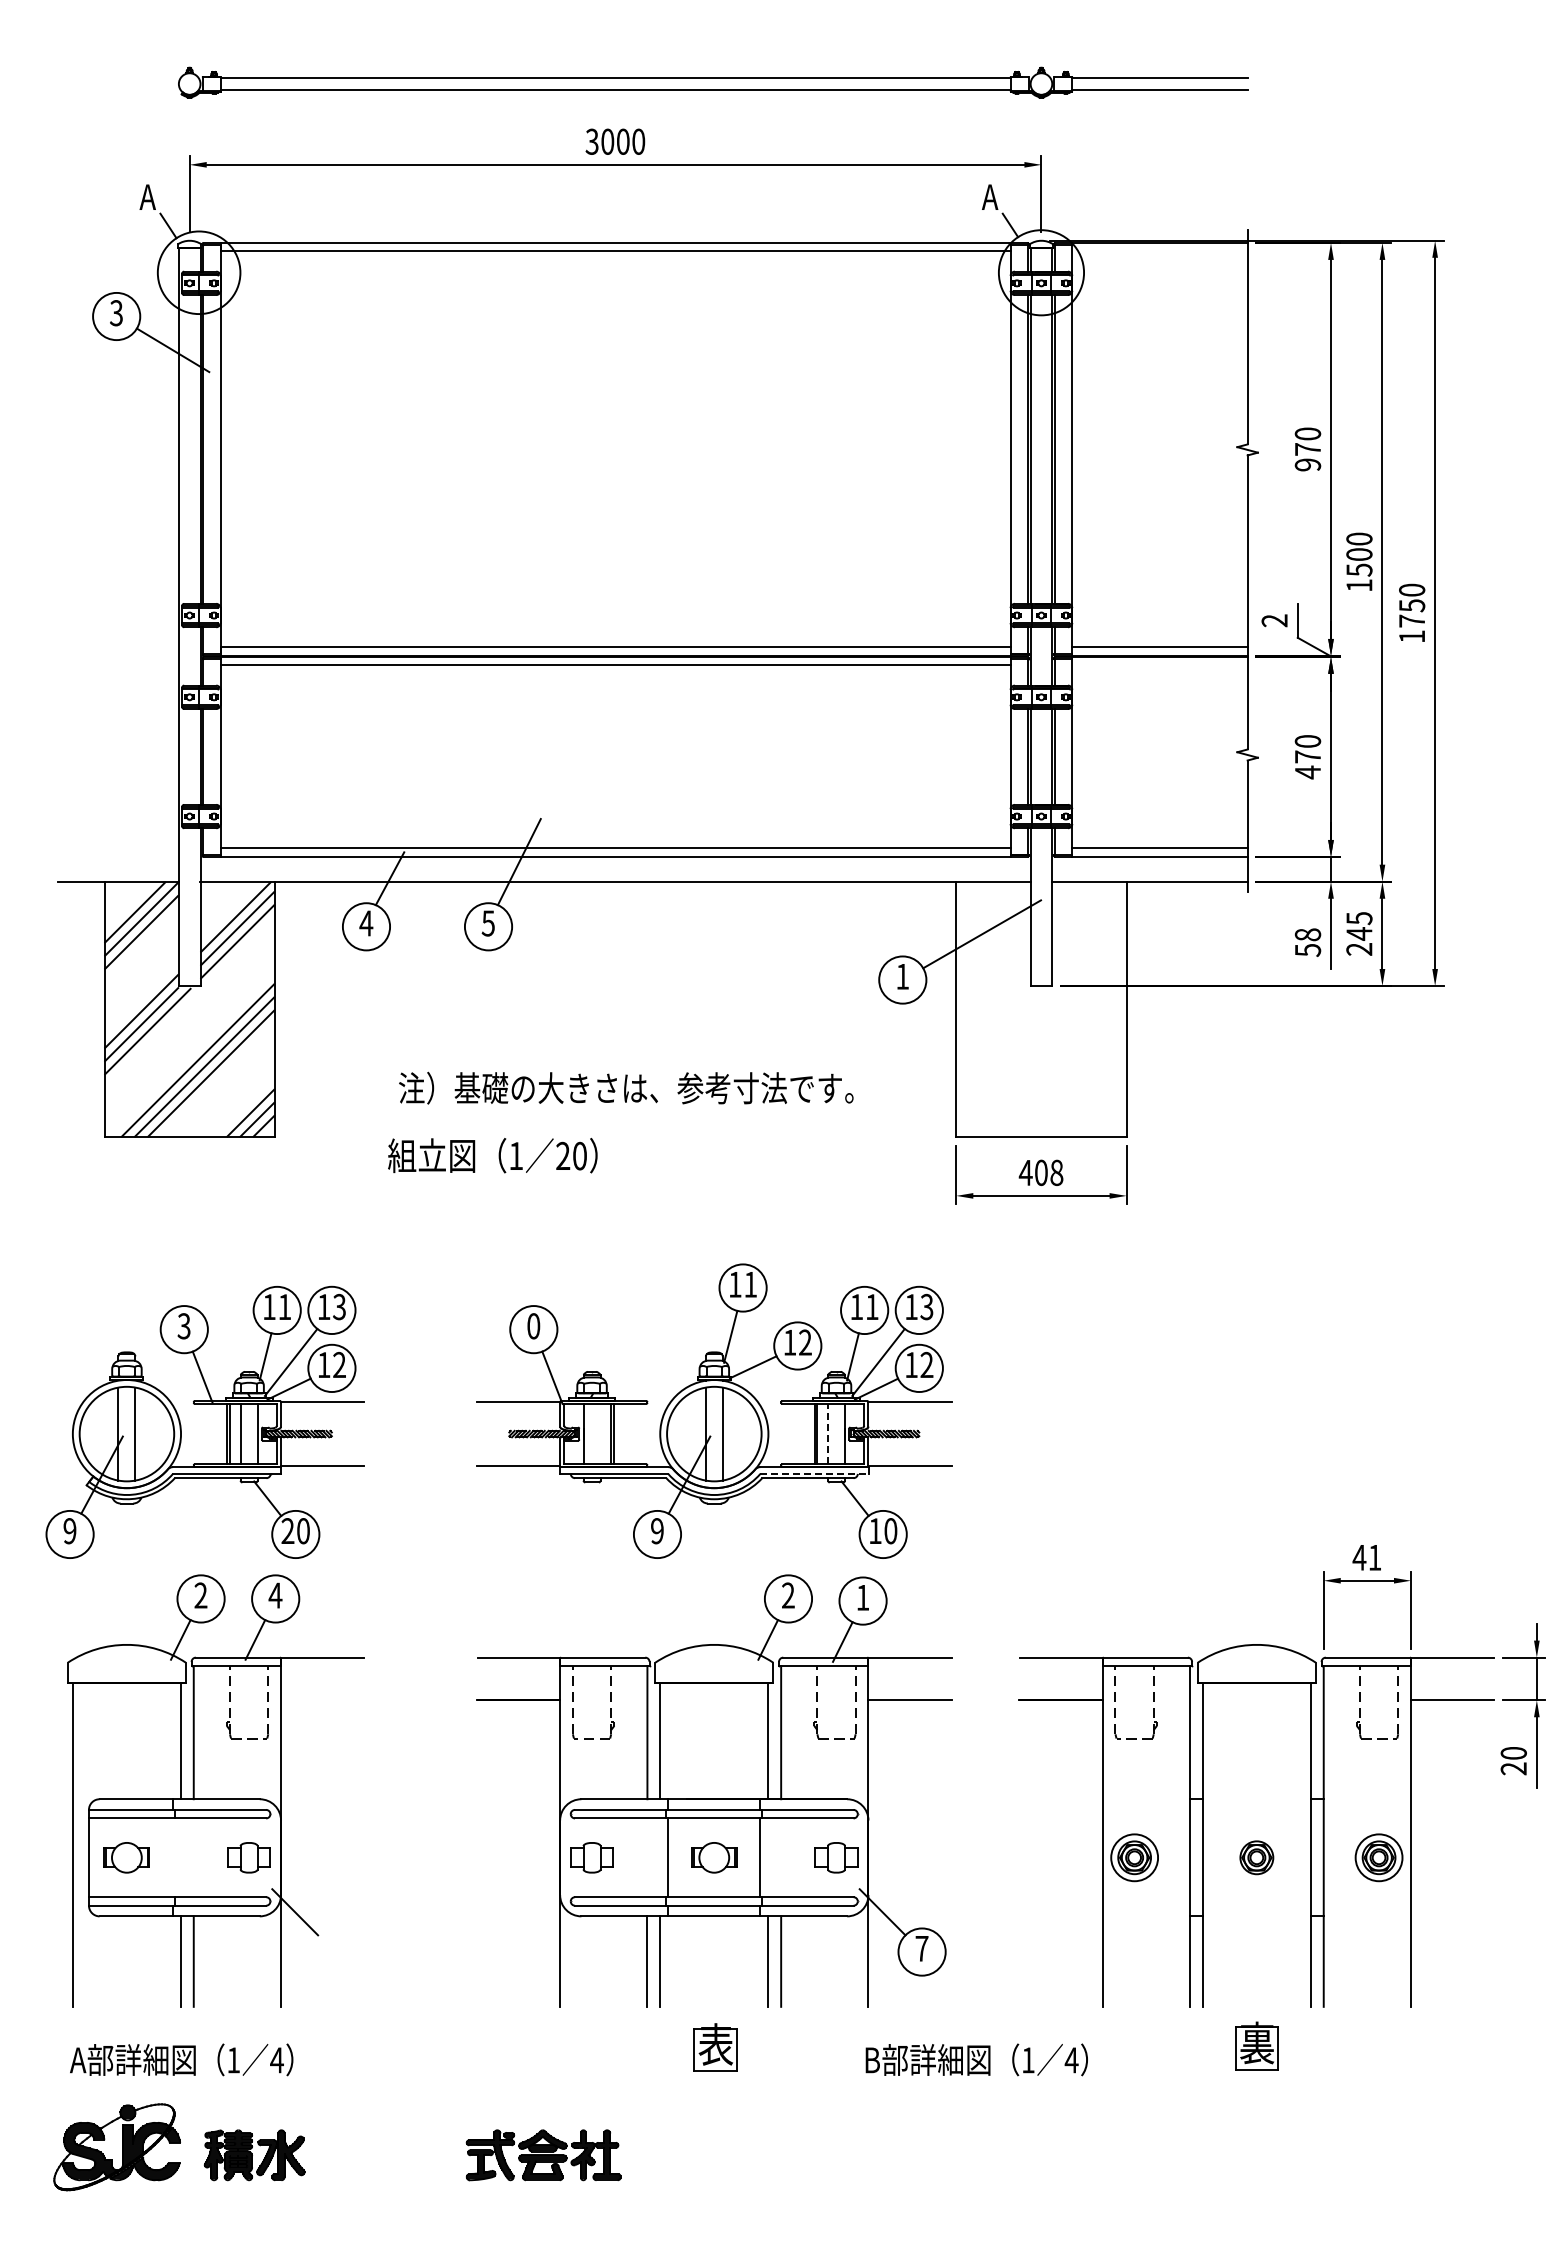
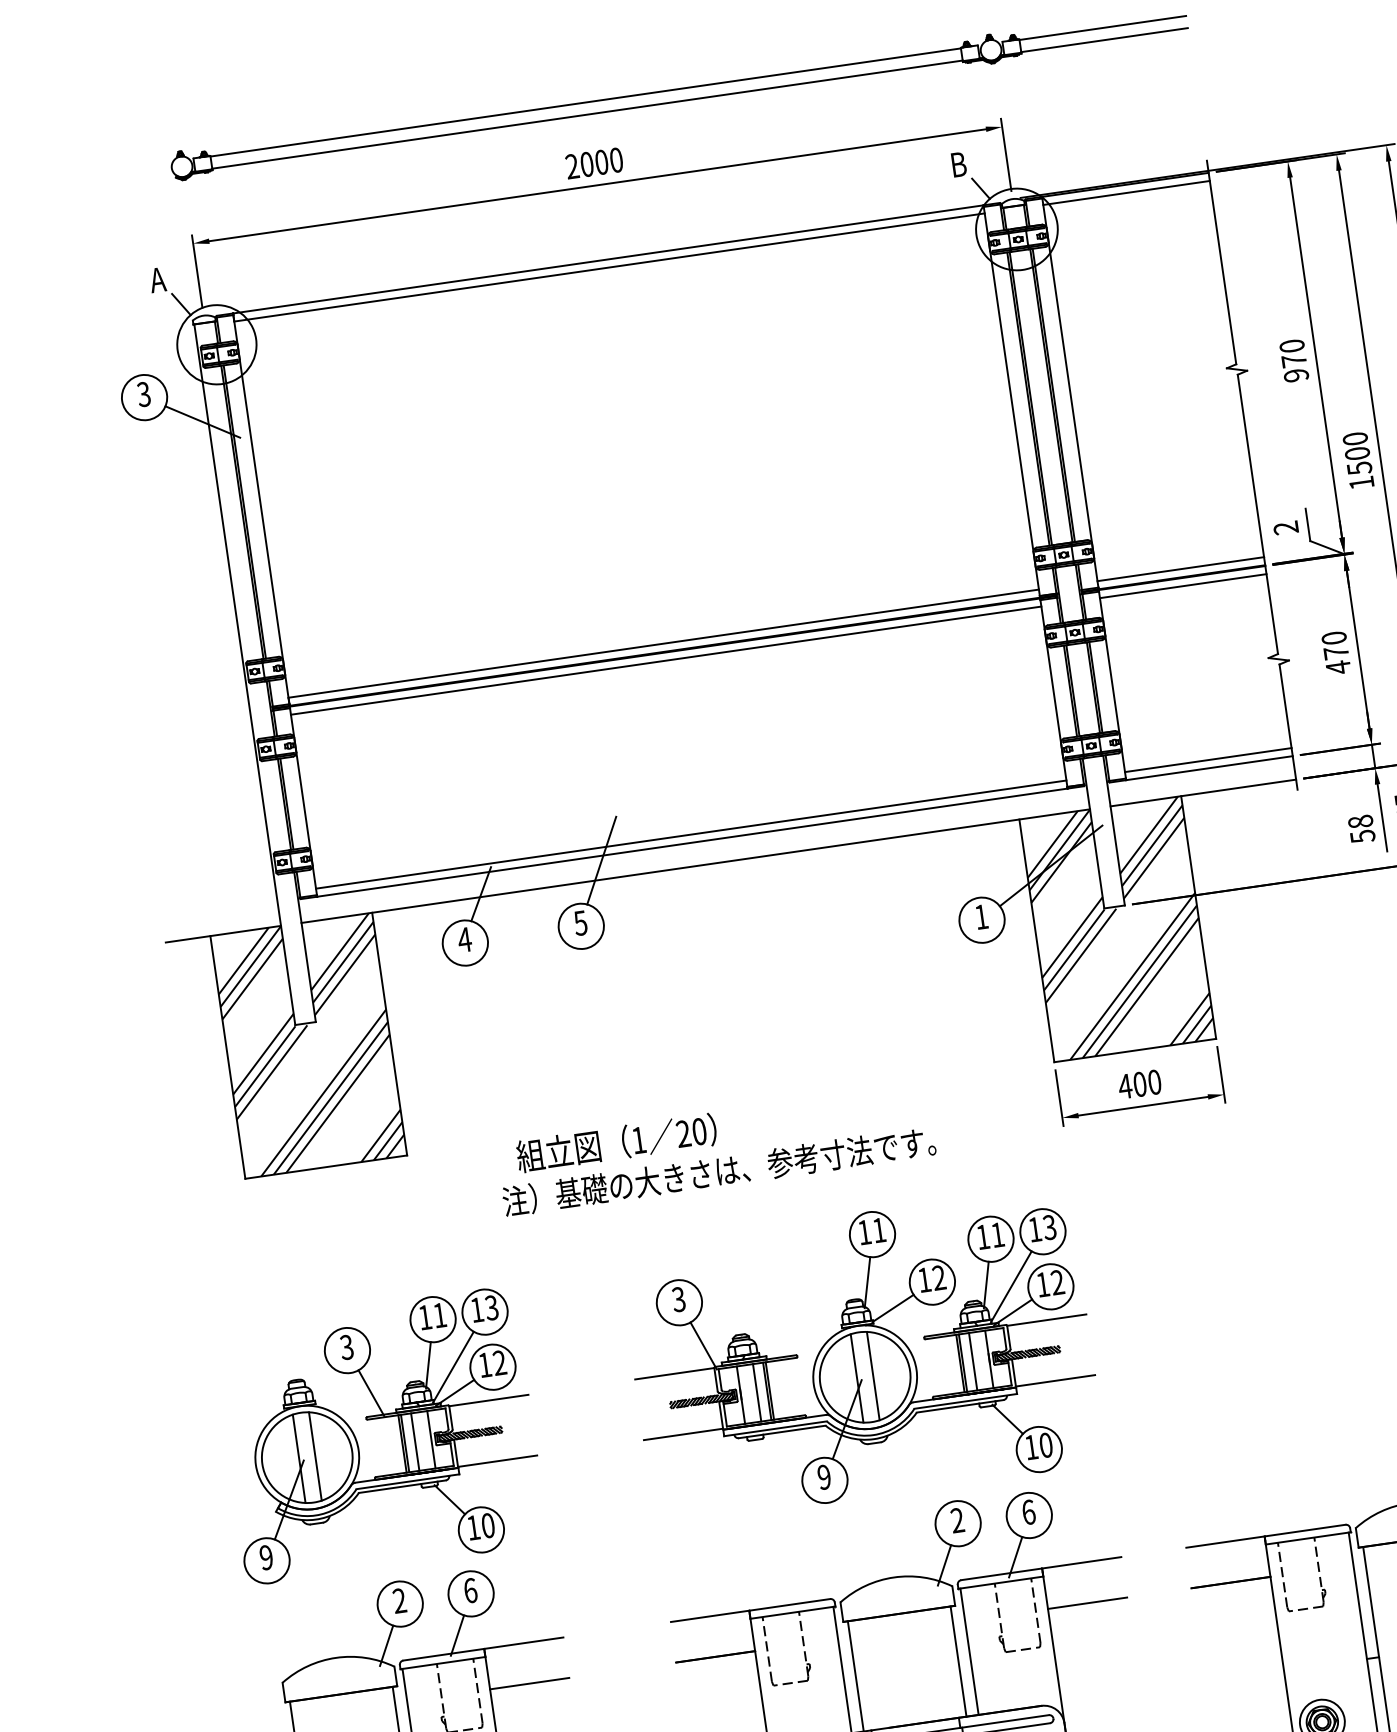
text: (591, 141) -> (571, 166), 3000 -> 2000
text: (990, 196) -> (958, 164), A -> B
line: (1159, 251) -> (1126, 193), added
line: (1159, 665) -> (1182, 586), added
hatch: (1041, 1009) -> (1117, 929), added
text: (626, 1087) -> (719, 1170), moved
text: (1056, 1172) -> (1154, 1081), 408 -> 400
text: (533, 1326) -> (678, 1299), 0 -> 3
line: (600, 1433) -> (756, 1392), added
line: (828, 1433) -> (973, 1361), dashed -> solid
line: (814, 1473) -> (965, 1400), dashed -> solid
text: (287, 1530) -> (472, 1527), 20 -> 10
text: (275, 1595) -> (470, 1590), 4 -> 6
text: (863, 1597) -> (1029, 1512), 1 -> 6
line: (322, 1700) -> (529, 1683), added

